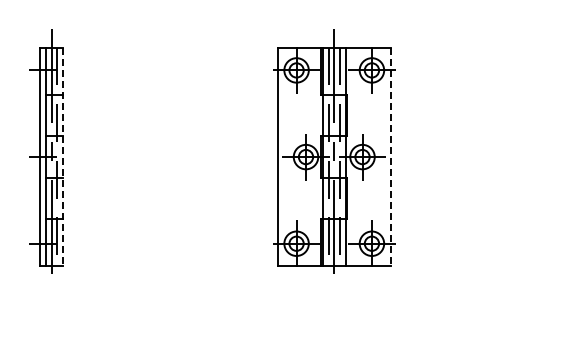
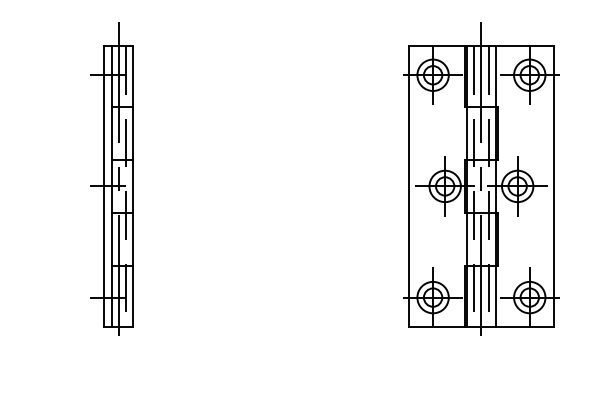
line: (62, 157) -> (132, 186), dashed -> solid
line: (390, 157) -> (553, 186), dashed -> solid

